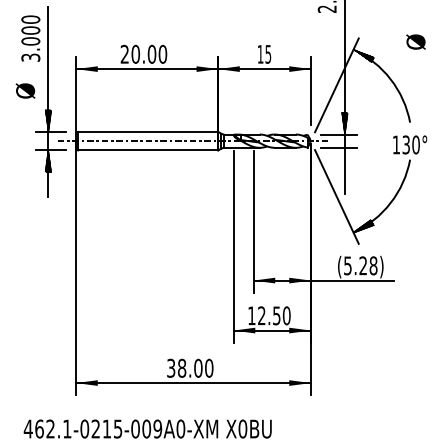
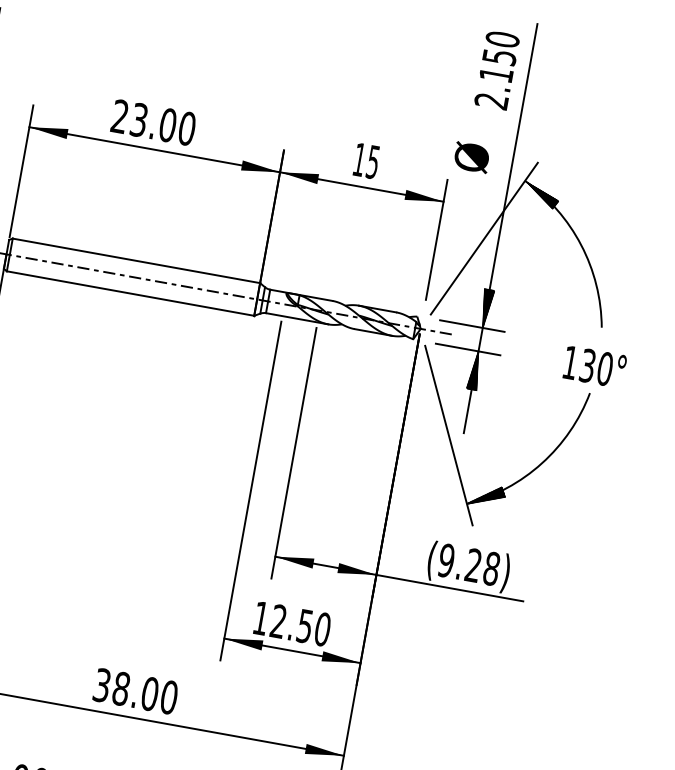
text: (415, 41) -> (471, 156), moved
text: (135, 53) -> (139, 118), 20.00 -> 23.00
hatch: (344, 158) -> (474, 370), added
text: (347, 265) -> (445, 559), (5.28) -> (9.28)

